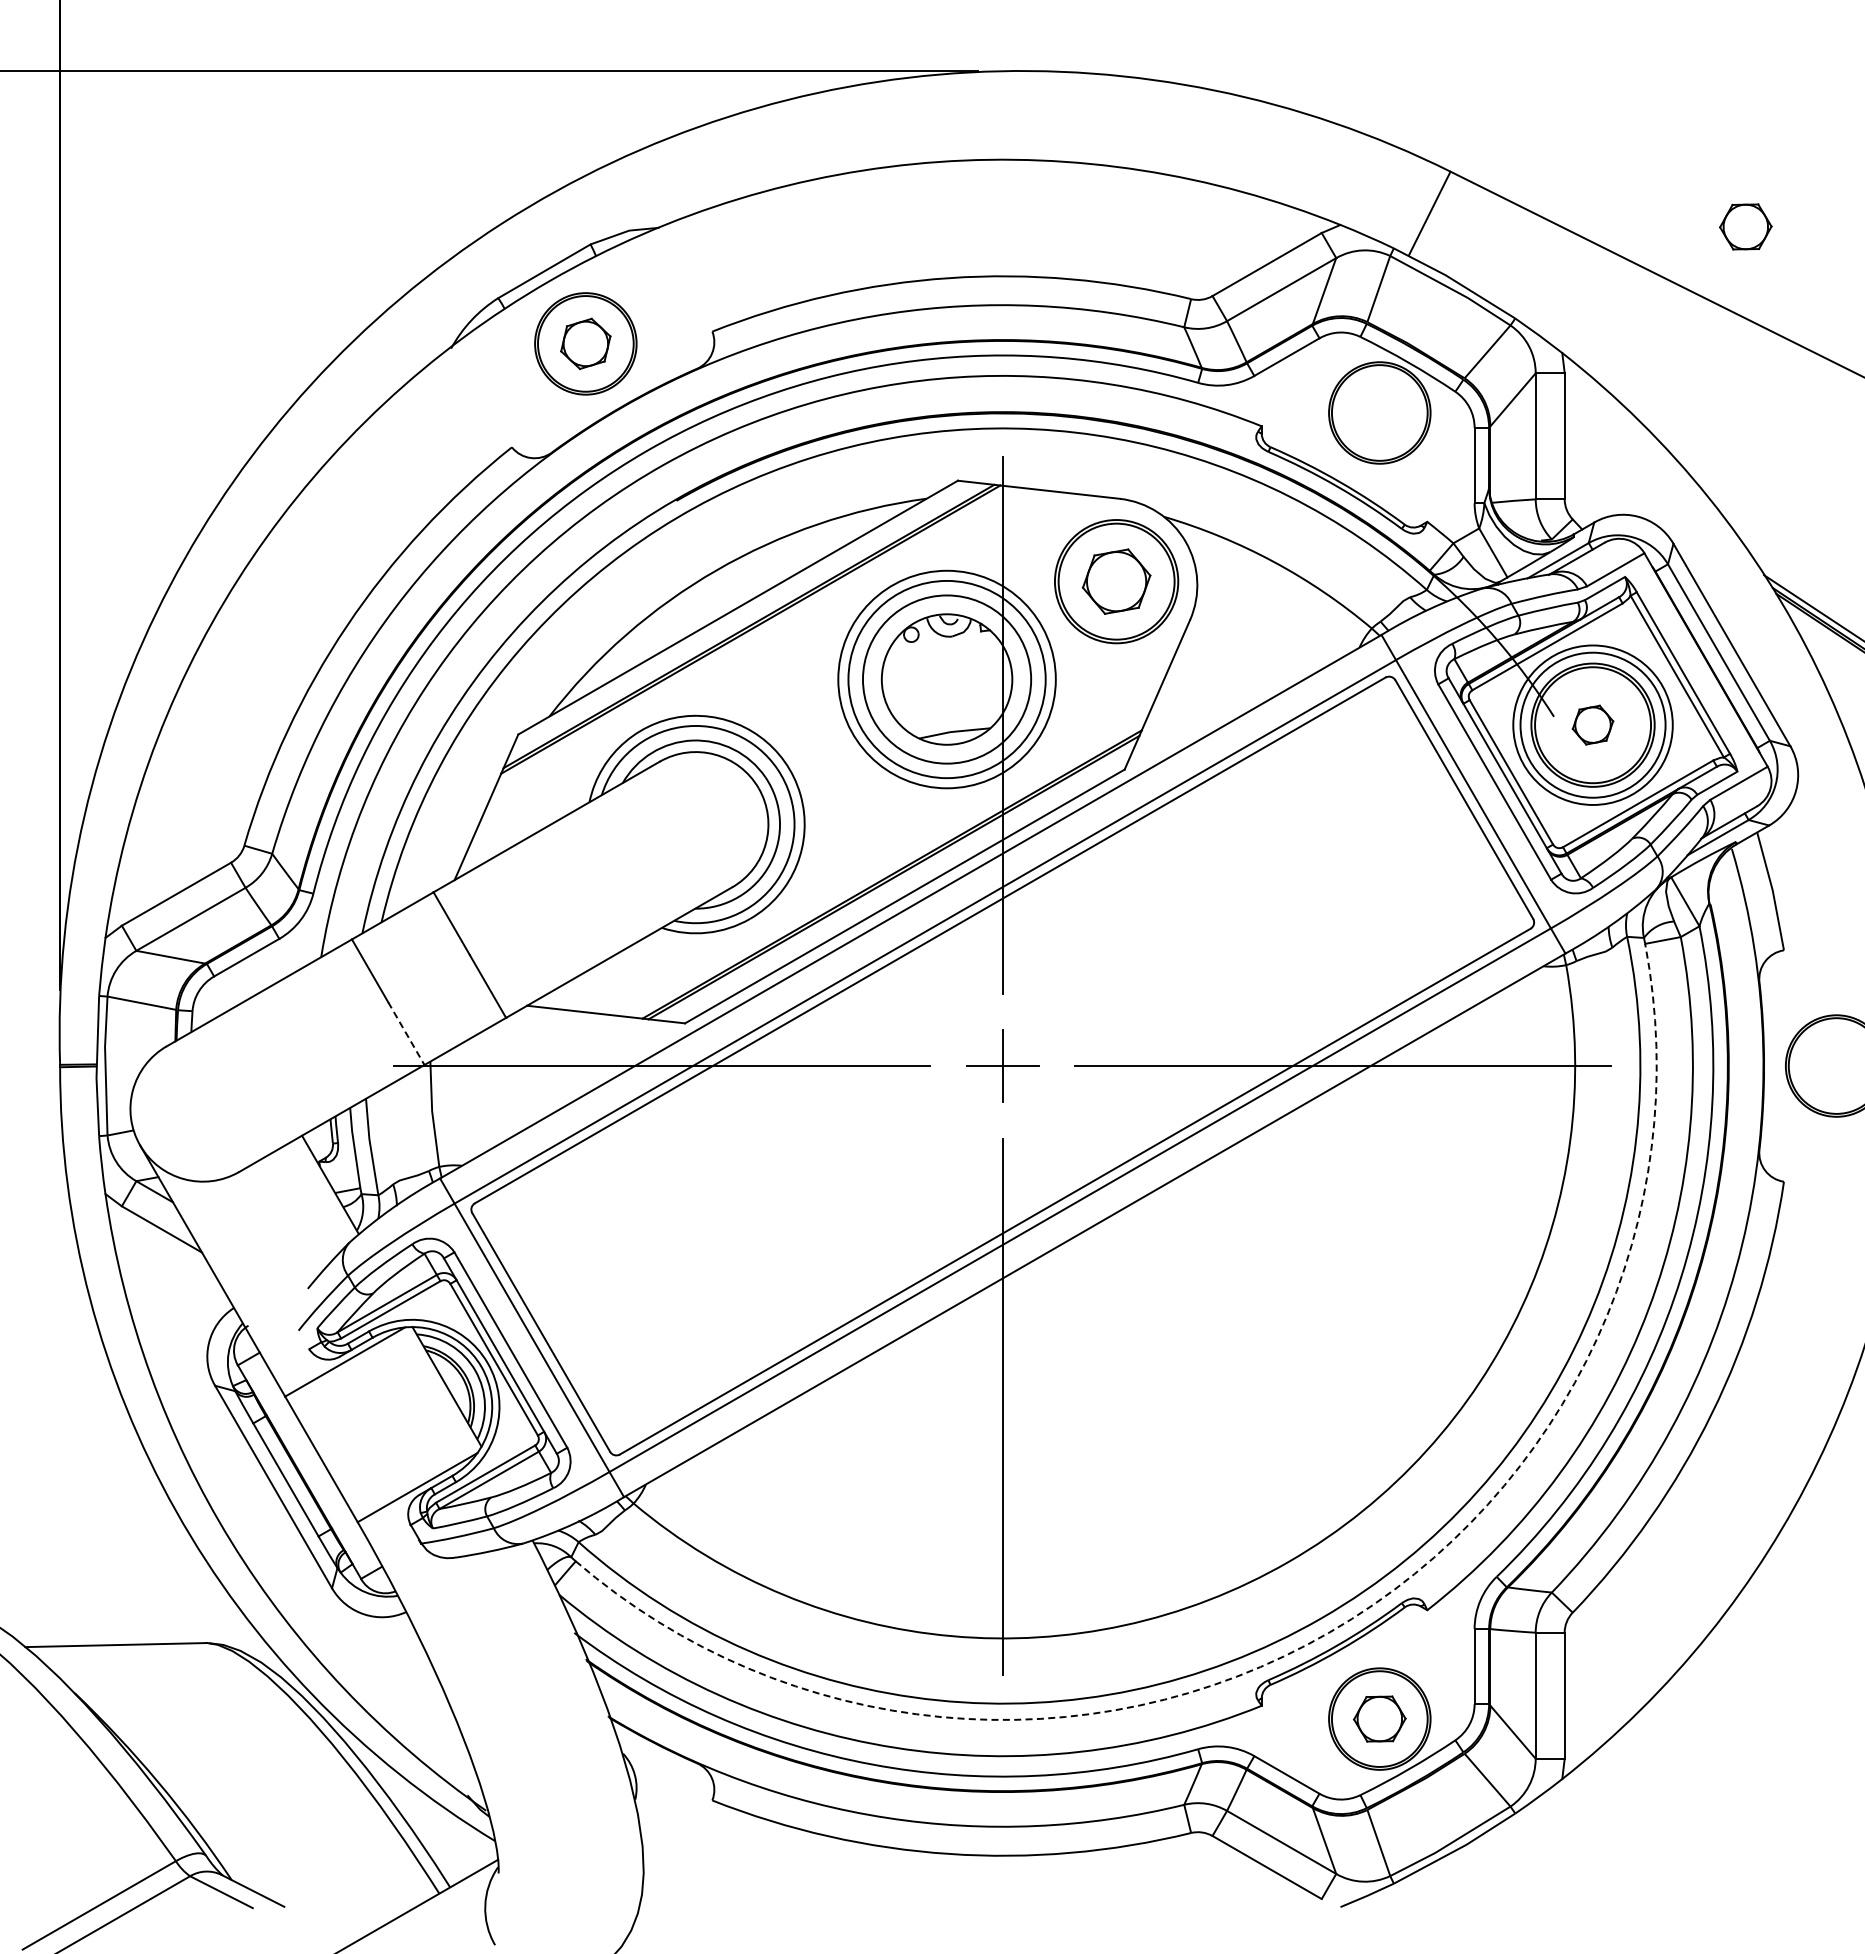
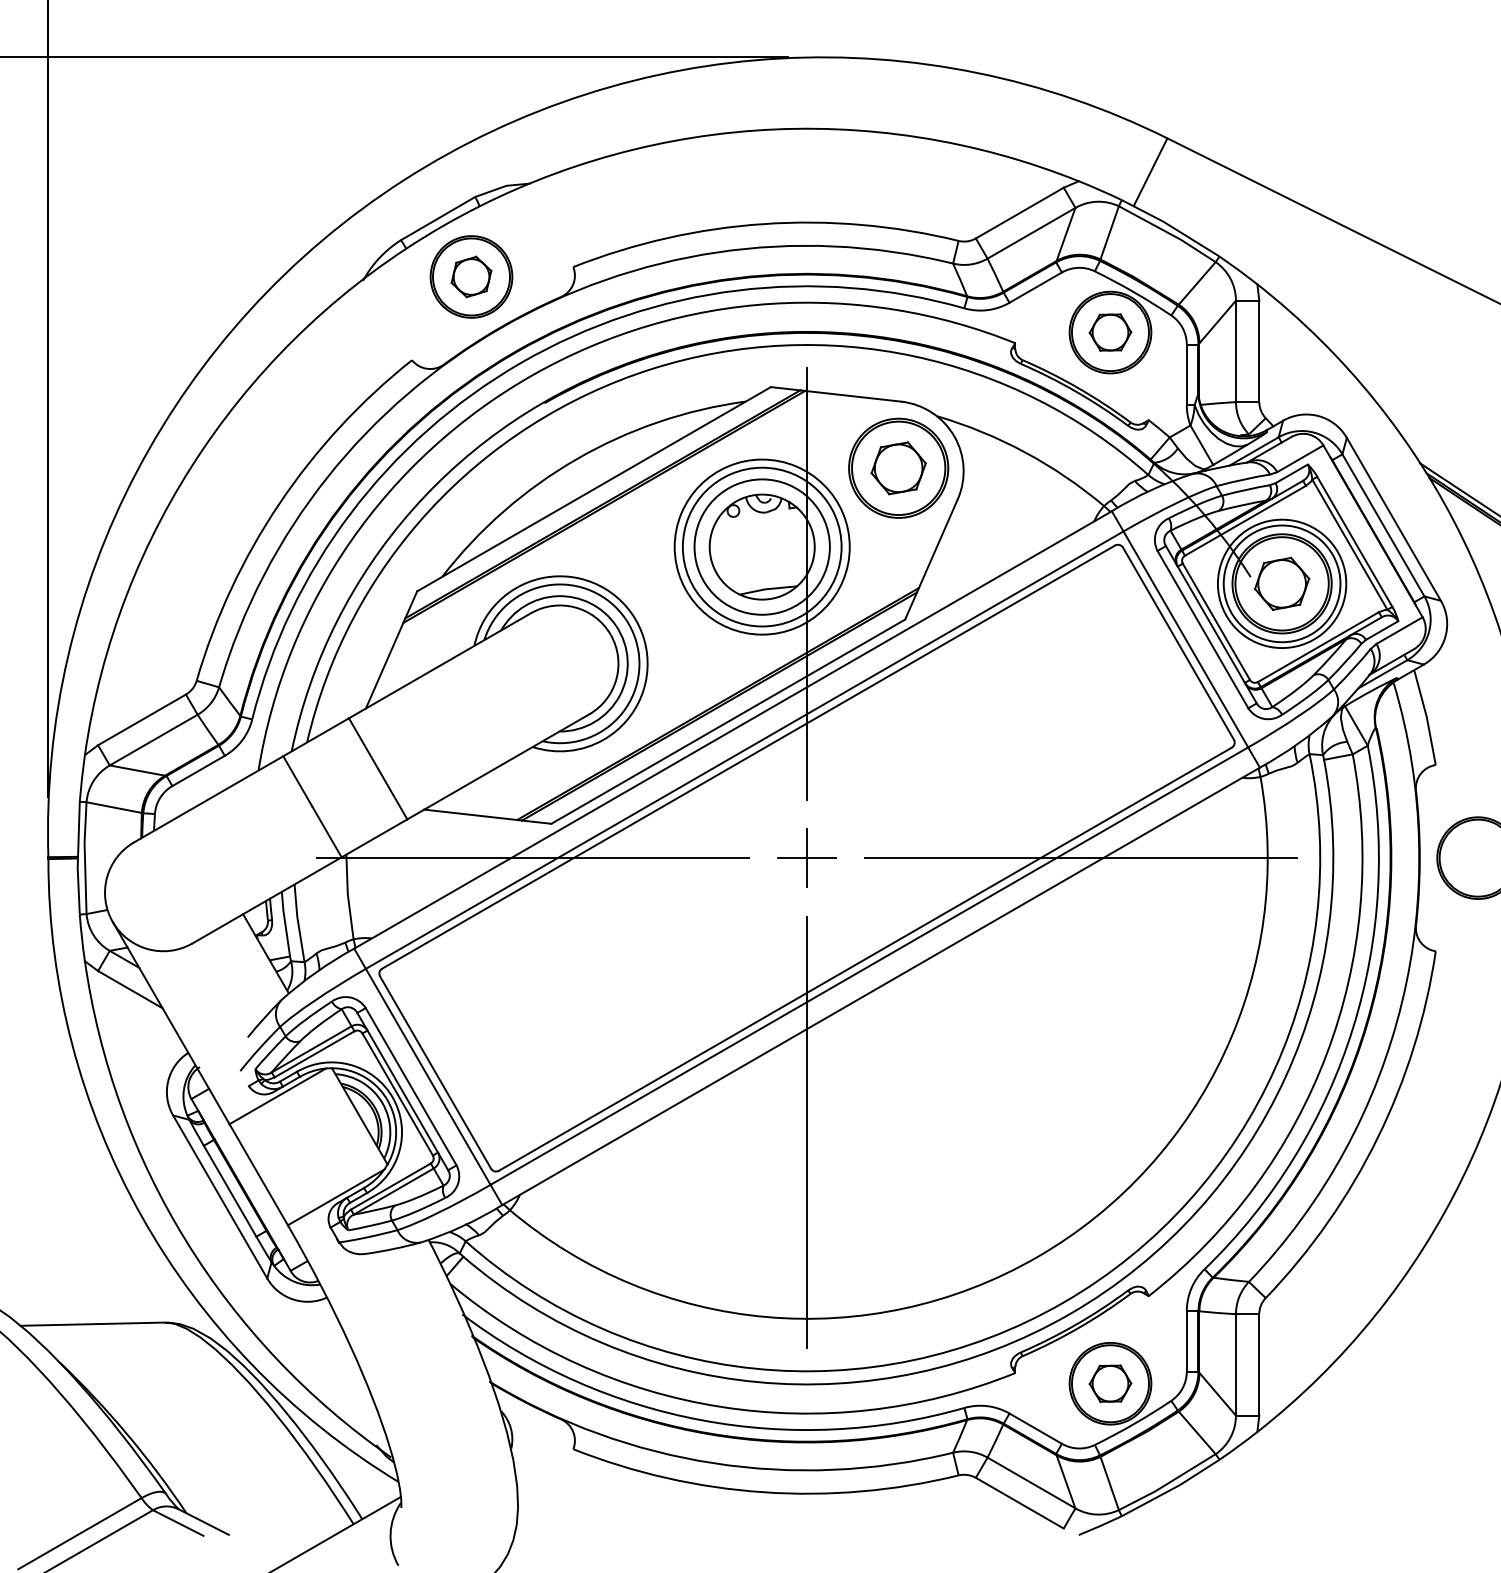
part: (1745, 226) -> (1110, 332), moved
part: (1592, 724) -> (1281, 583), size x1.67
line: (406, 1034) -> (327, 832), dashed -> solid
arc: (1329, 1632) -> (1070, 1314), dashed -> solid

